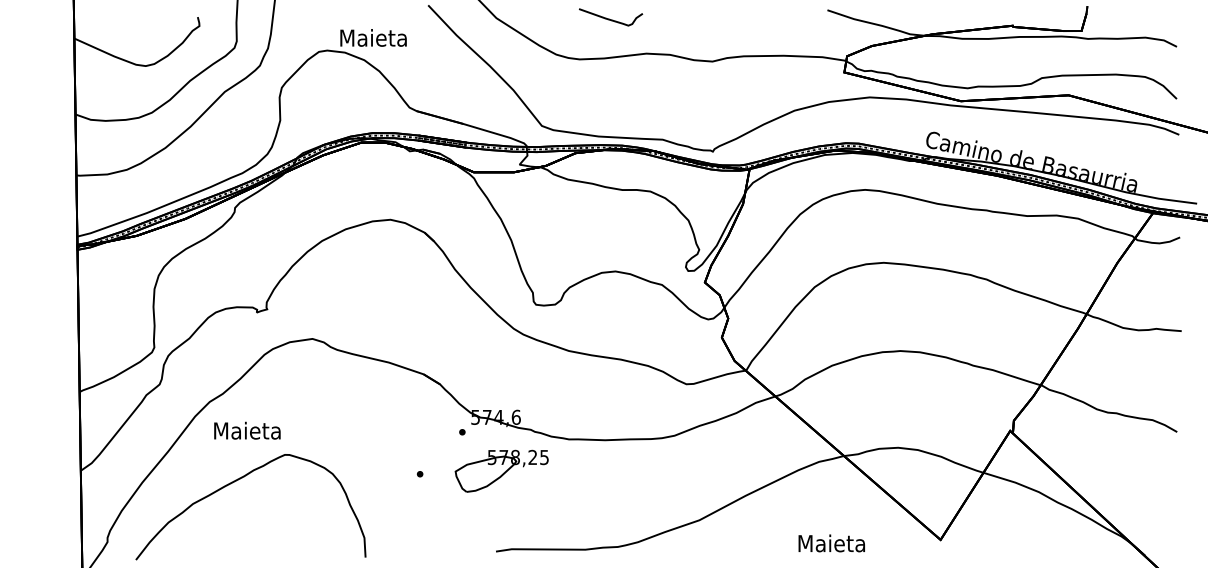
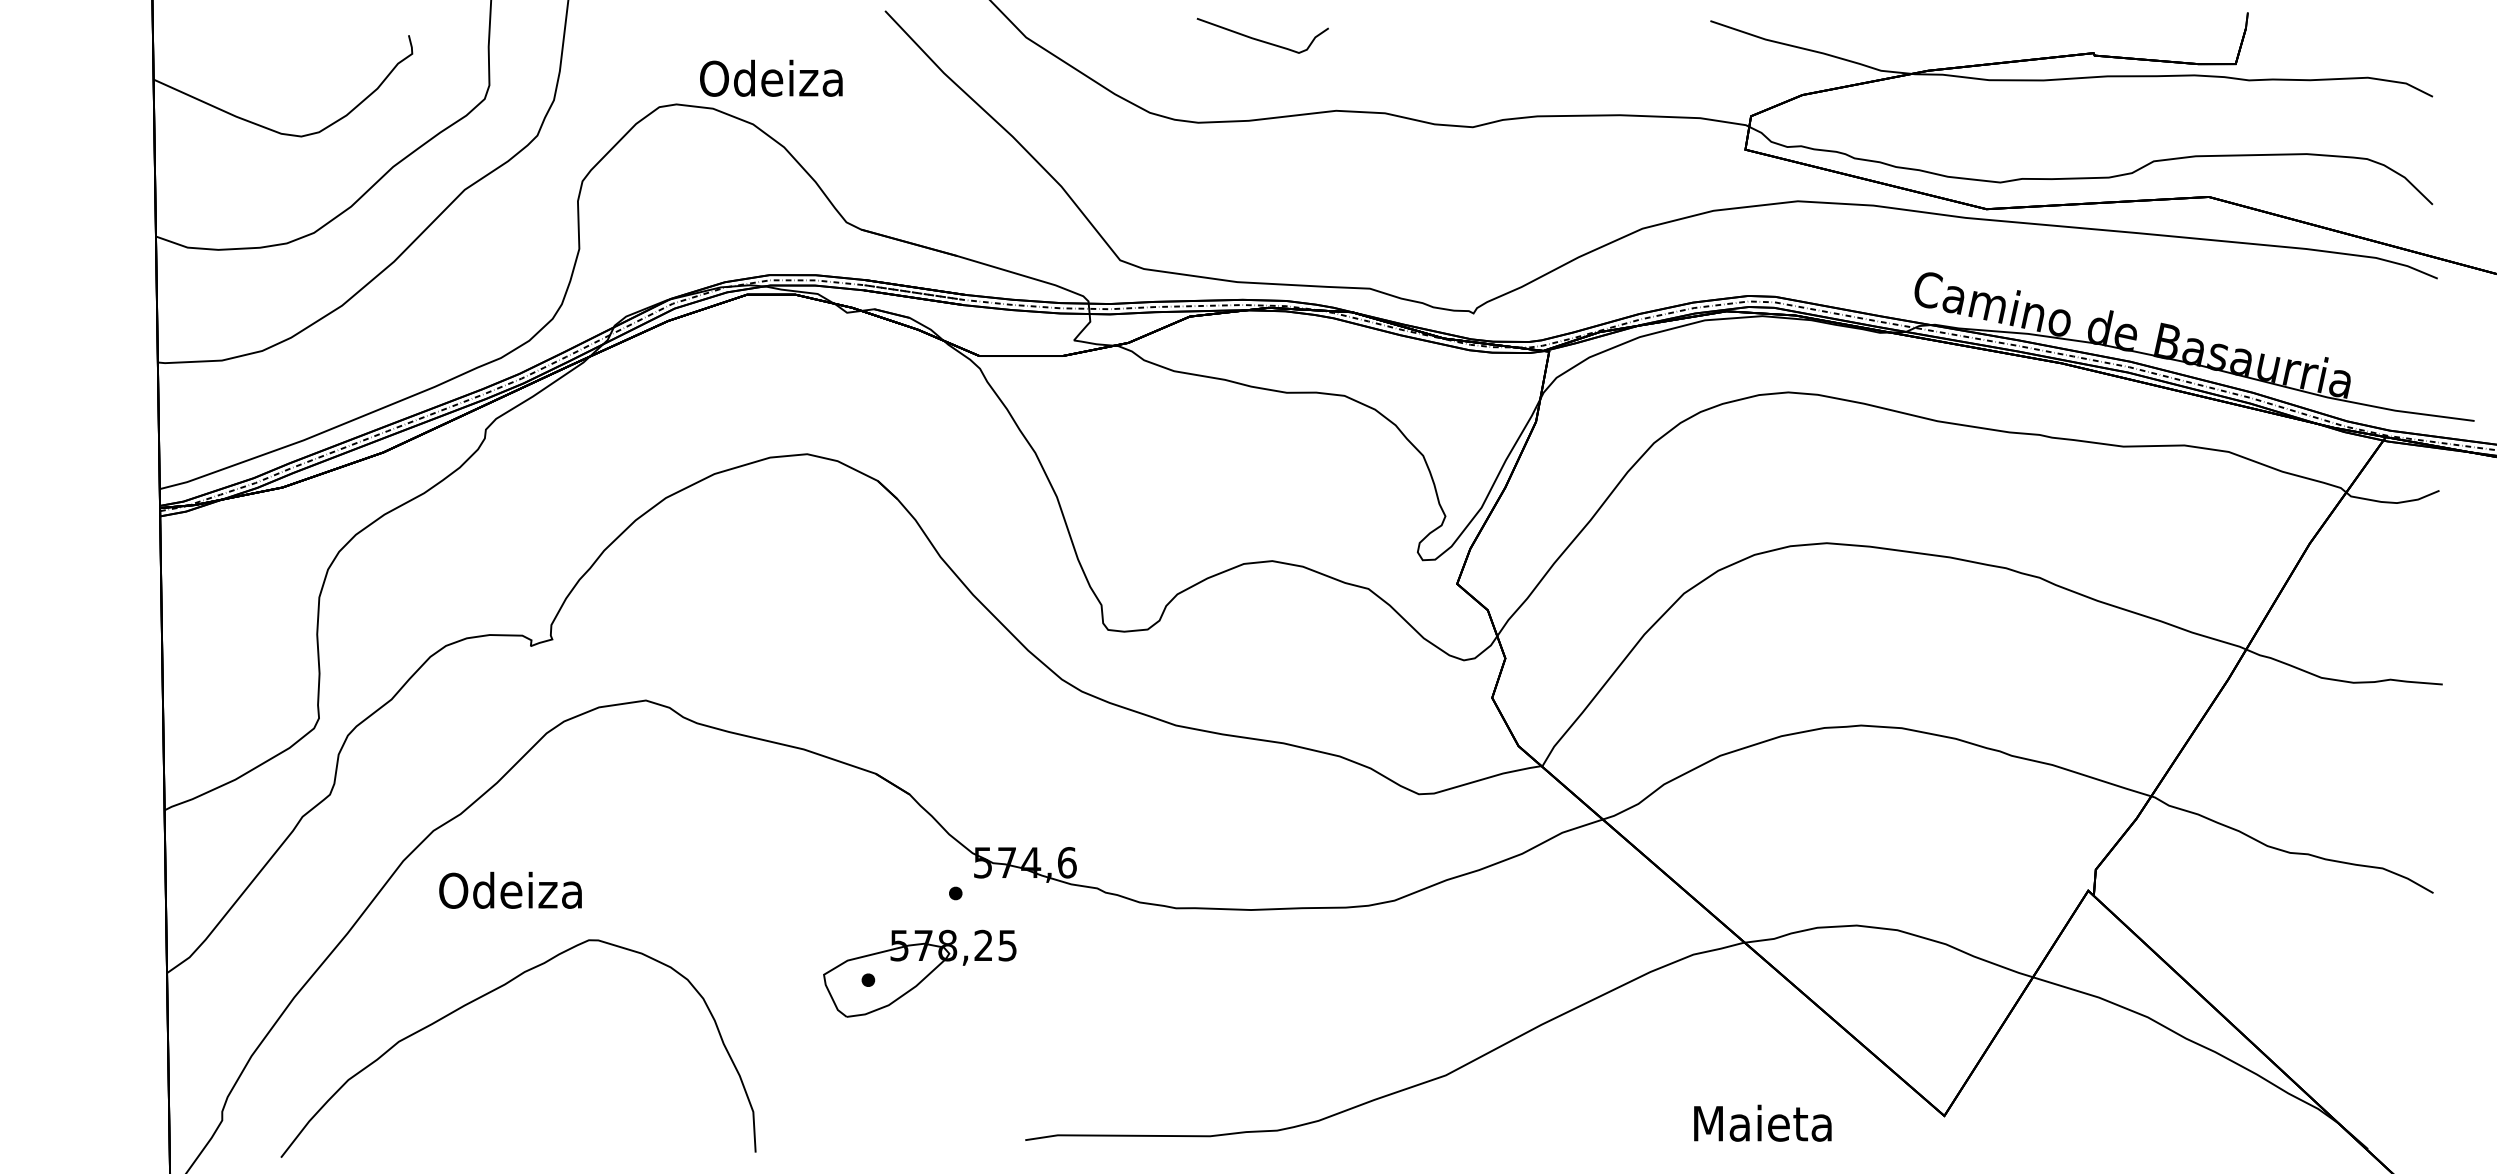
text: (372, 37) -> (769, 77), Maieta -> Odeiza
text: (246, 430) -> (509, 889), Maieta -> Odeiza
part: (501, 470) -> (918, 972), moved
text: (831, 543) -> (1762, 1123), moved

